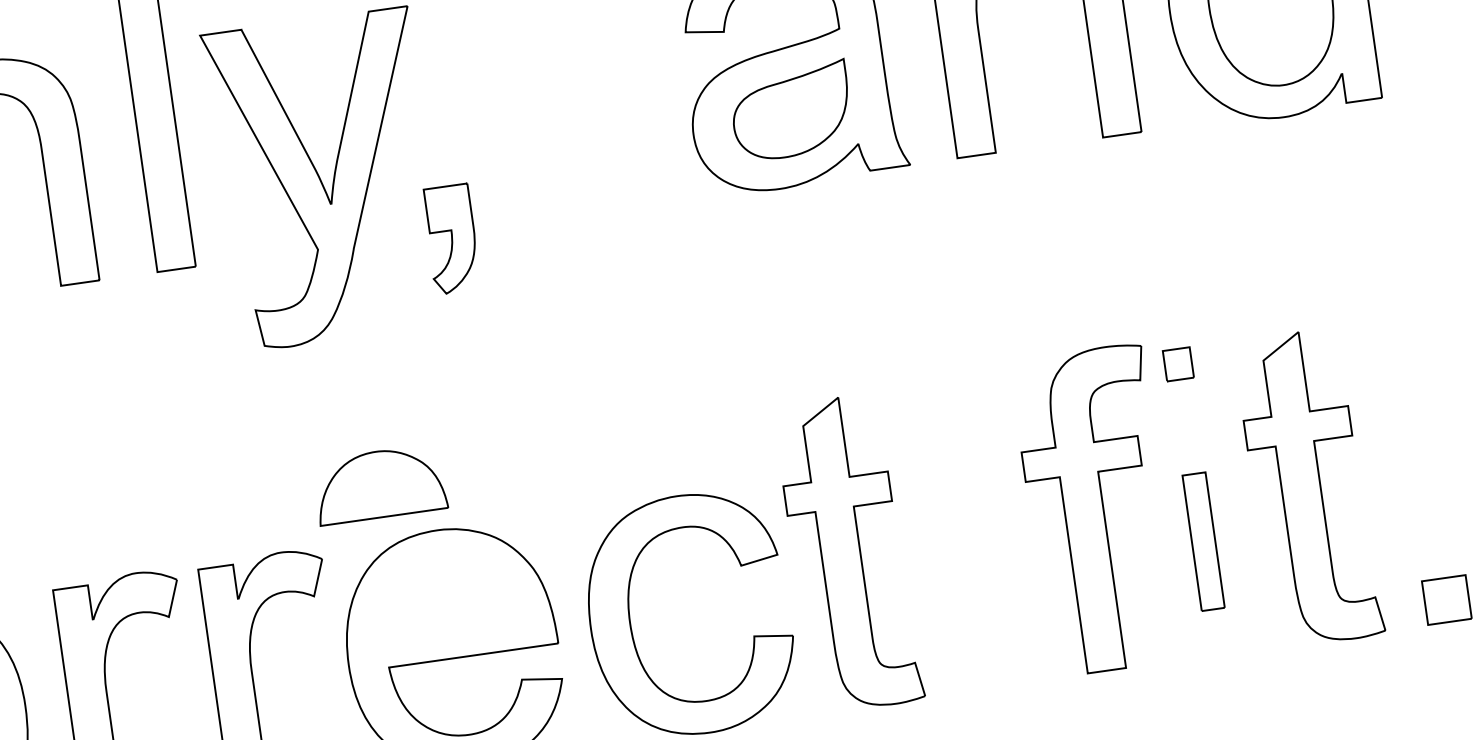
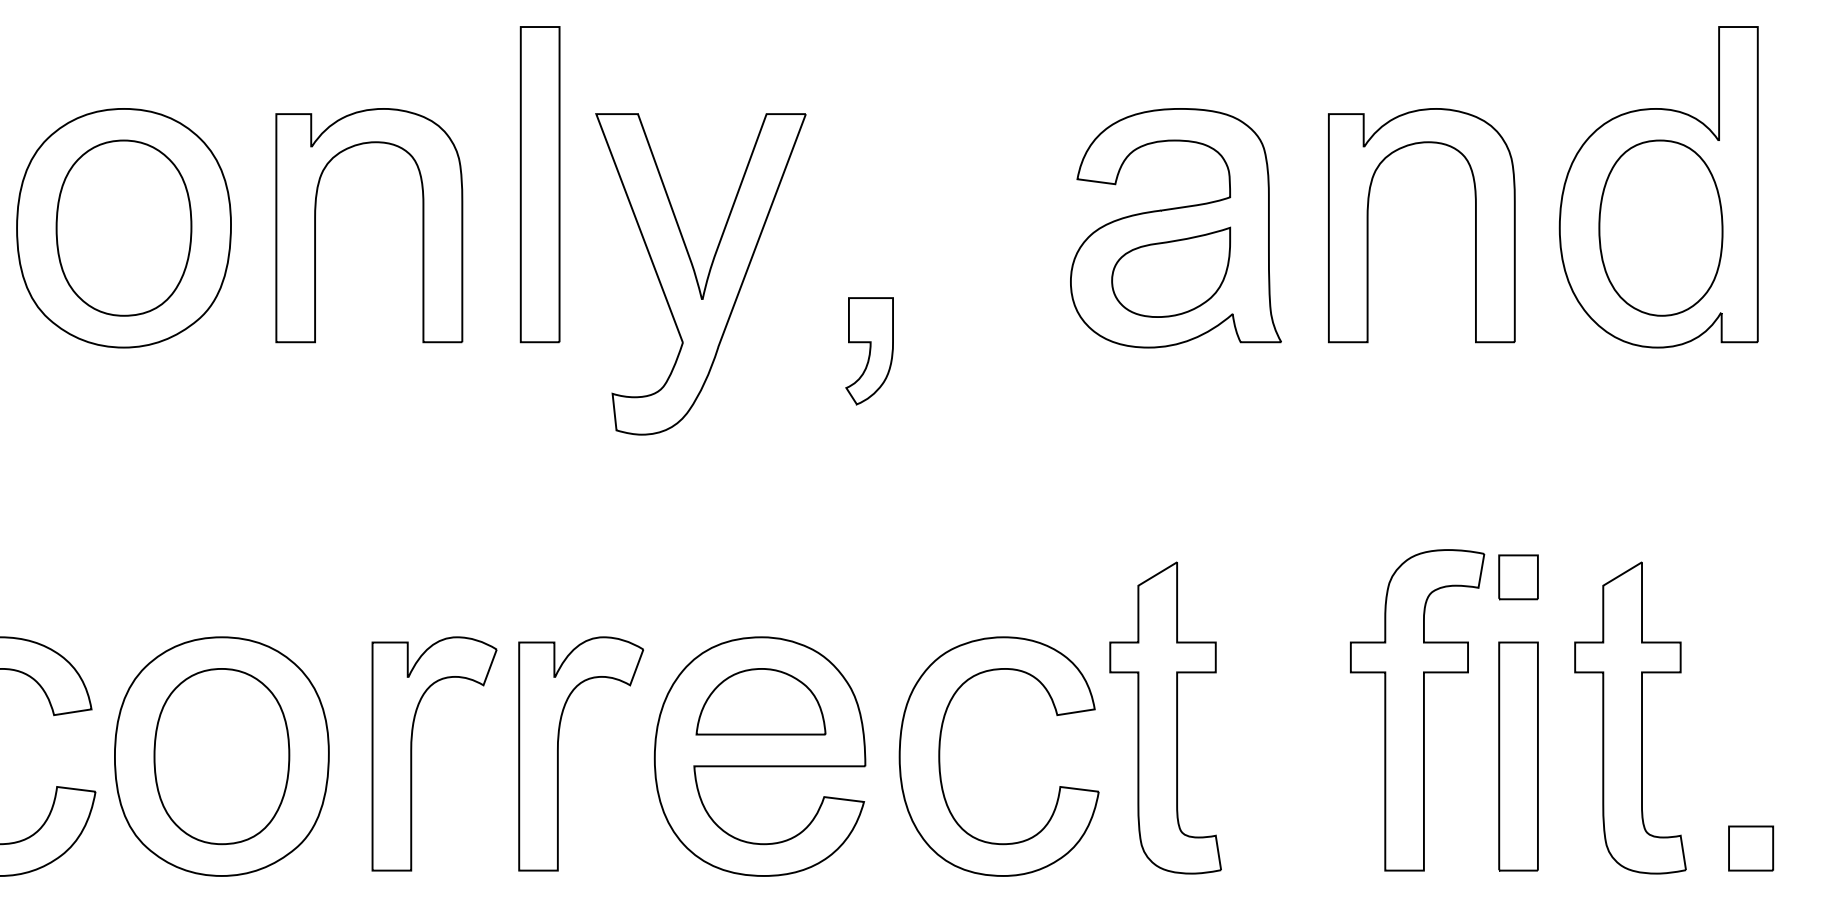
part: (451, 239) -> (869, 351), moved
part: (1178, 364) -> (1518, 577), size x1.43
part: (379, 484) -> (760, 701), moved
part: (1203, 541) -> (1518, 756), size x1.67

